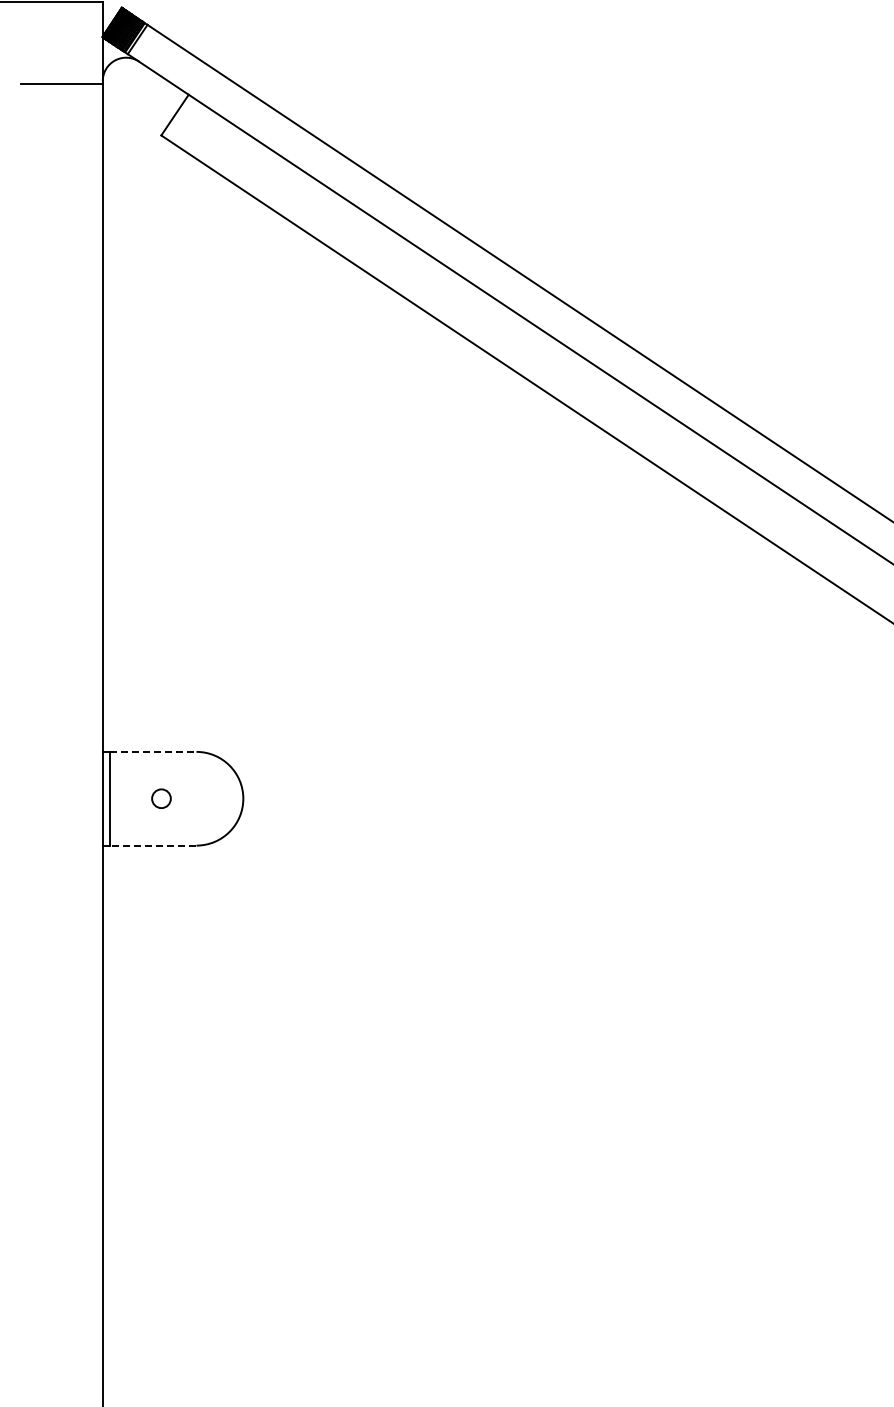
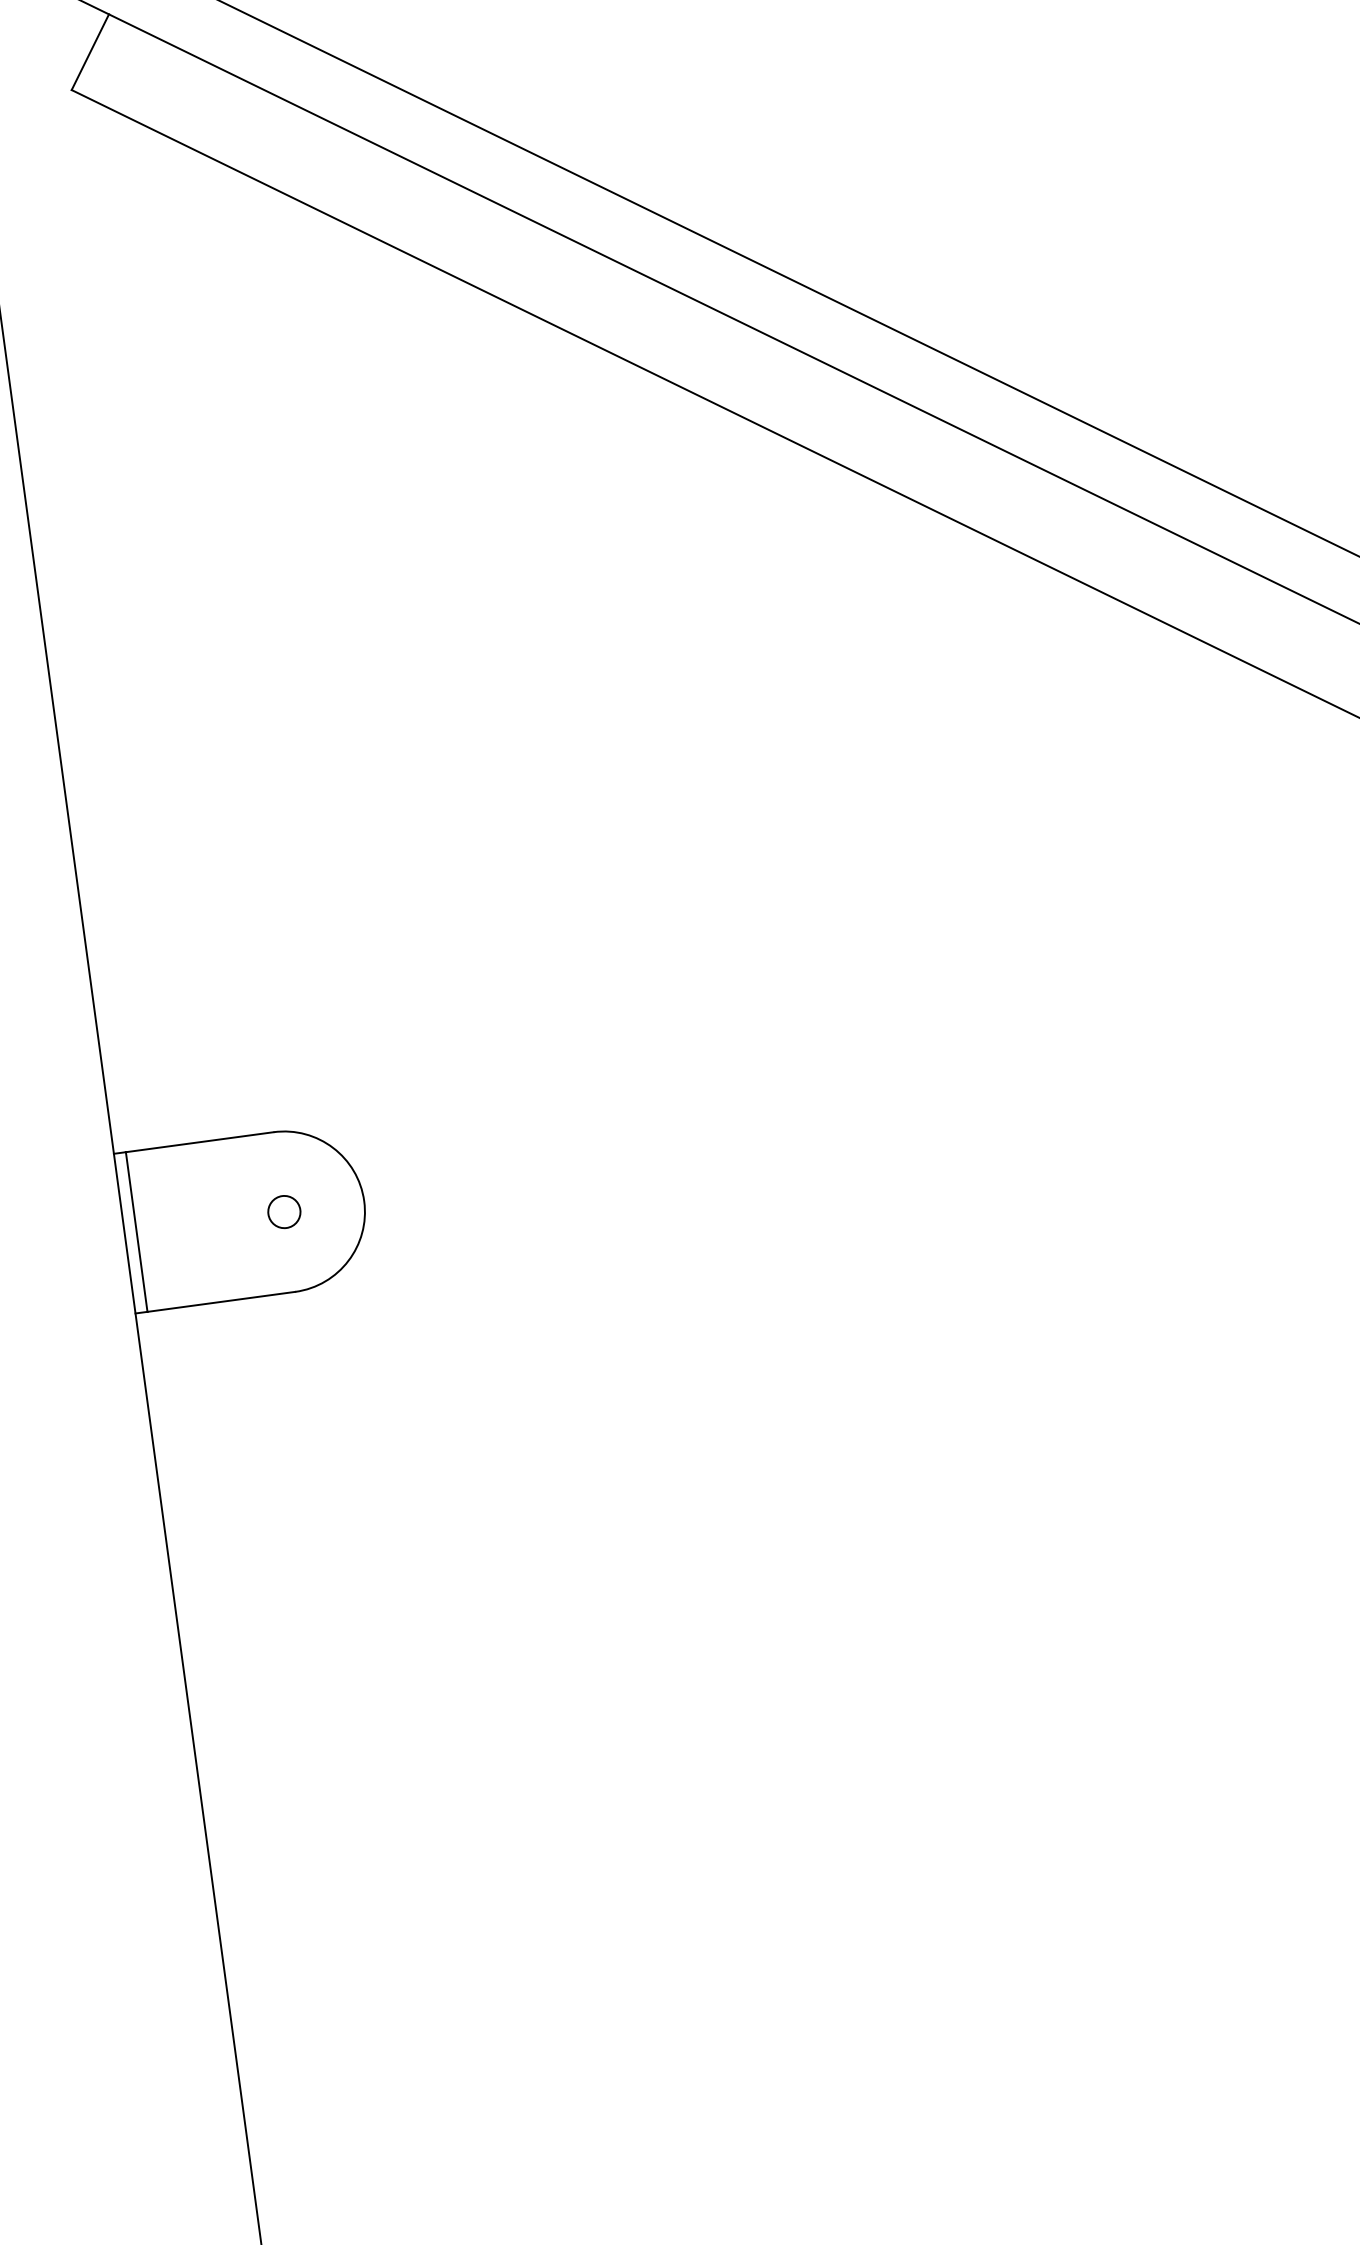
line: (153, 751) -> (200, 1141), dashed -> solid
circle: (161, 798) -> (284, 1211), moved
line: (152, 845) -> (220, 1301), dashed -> solid

